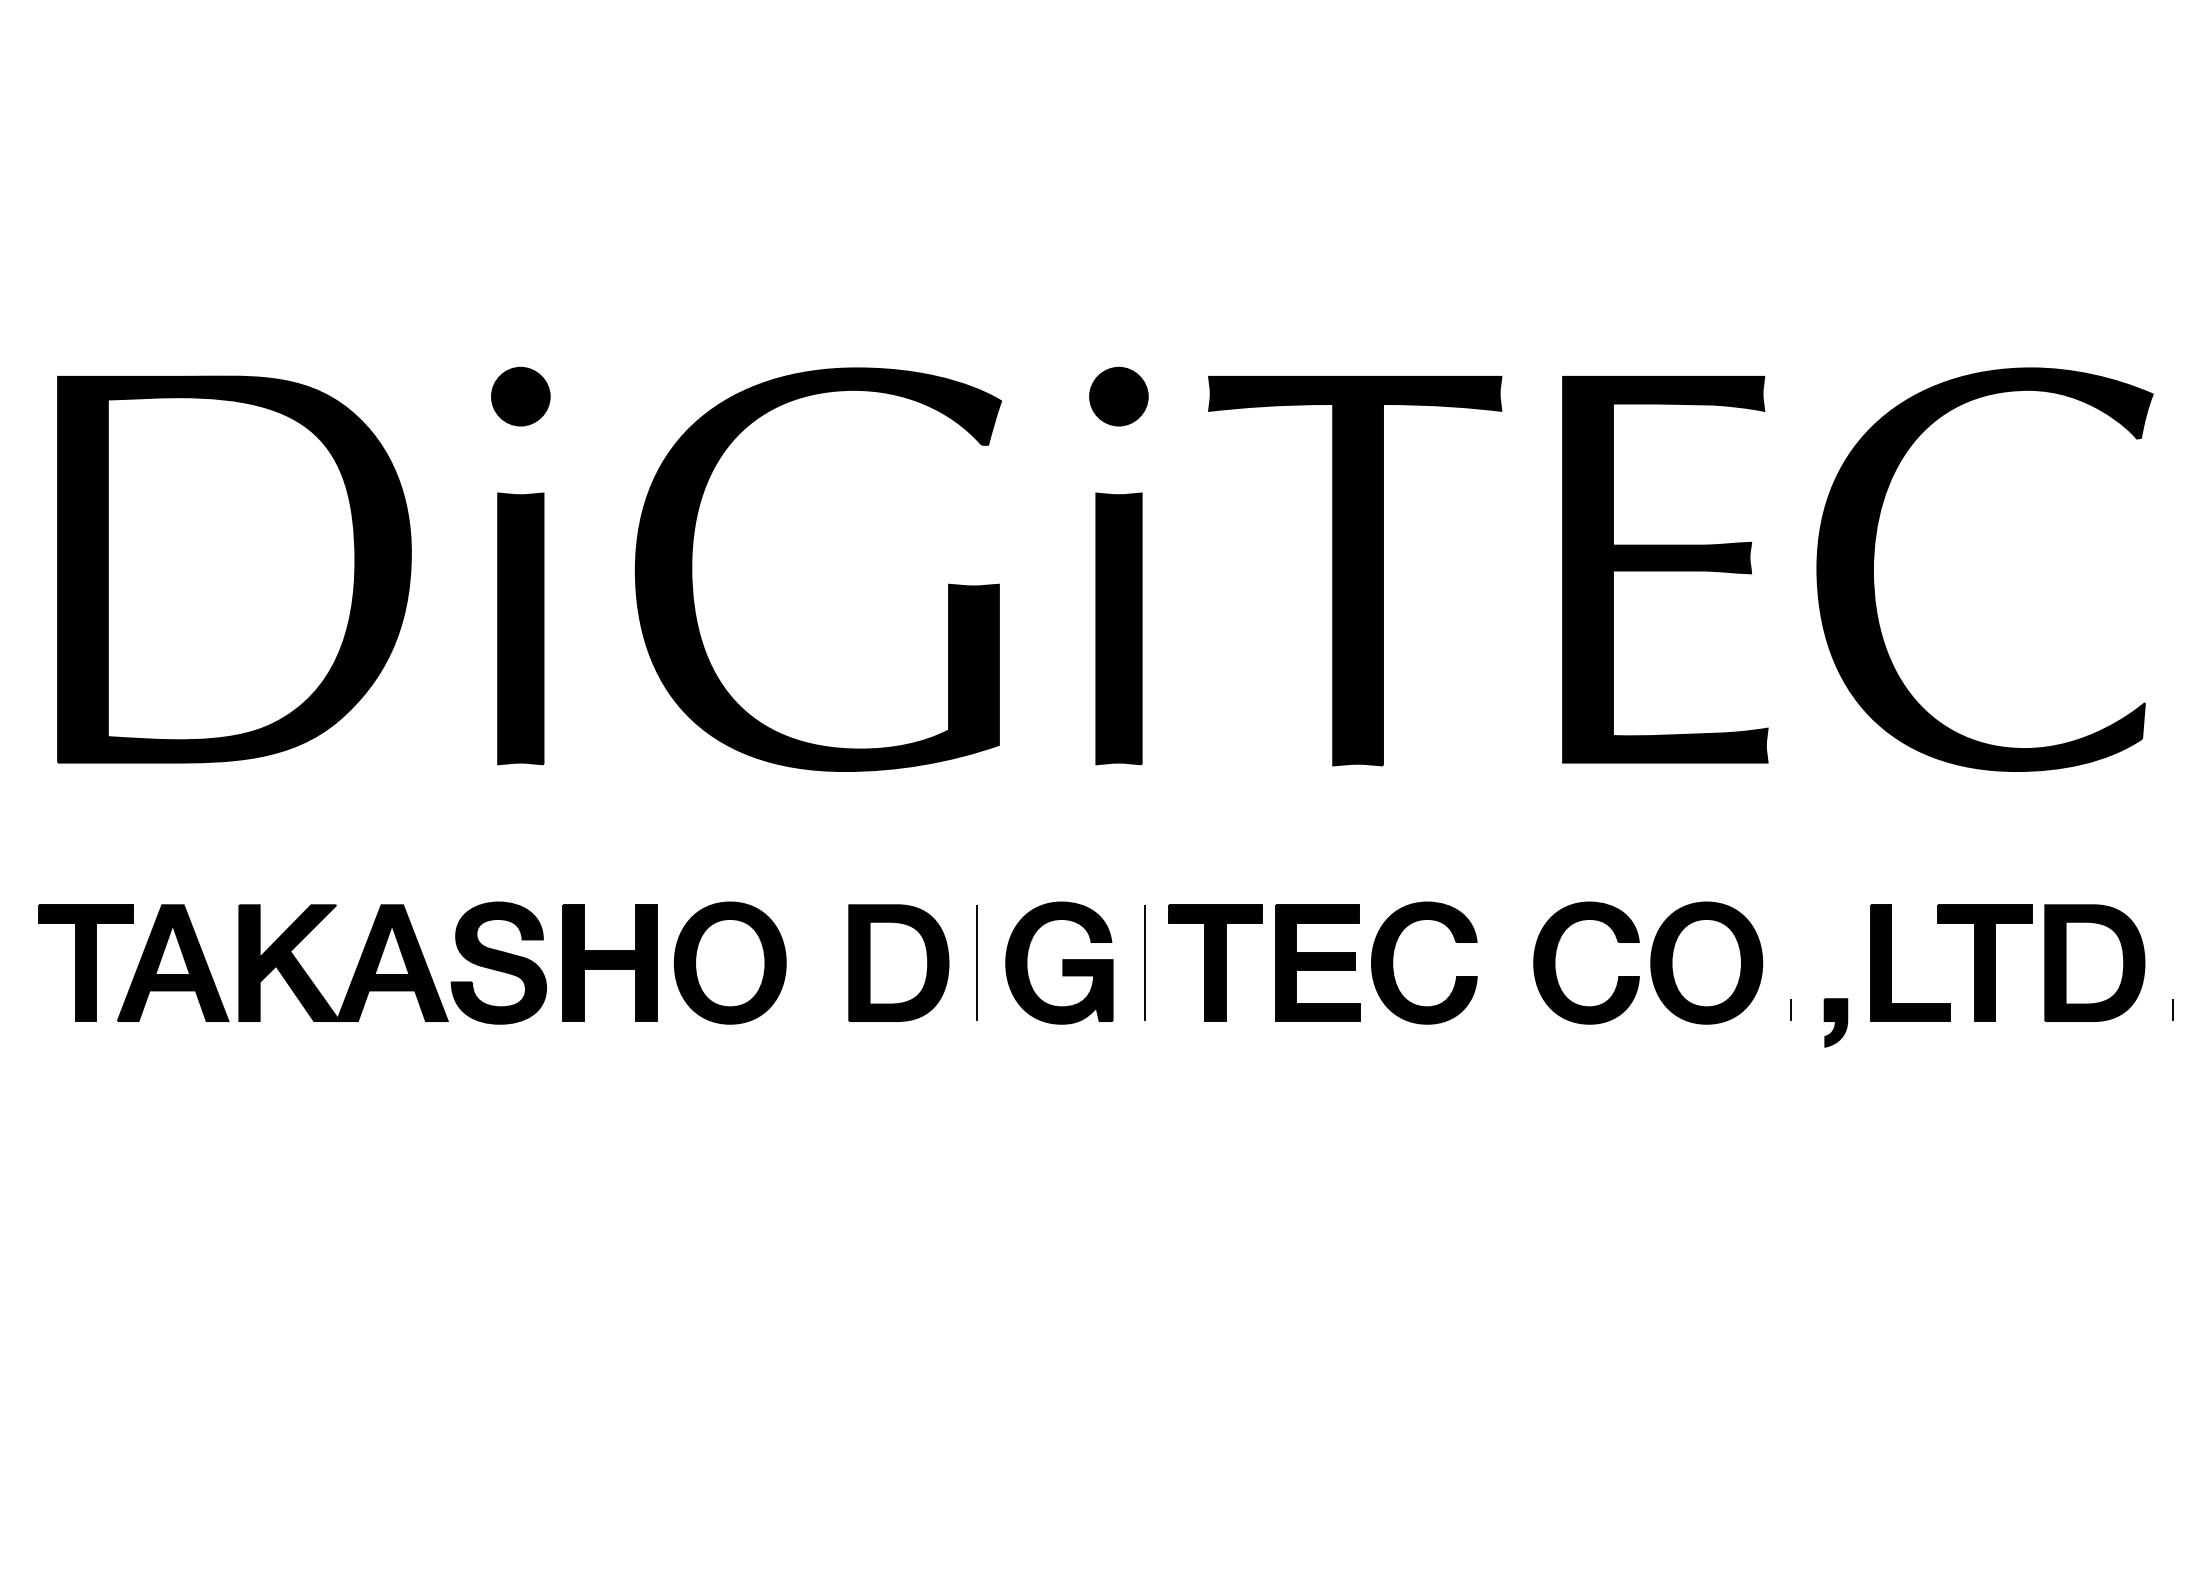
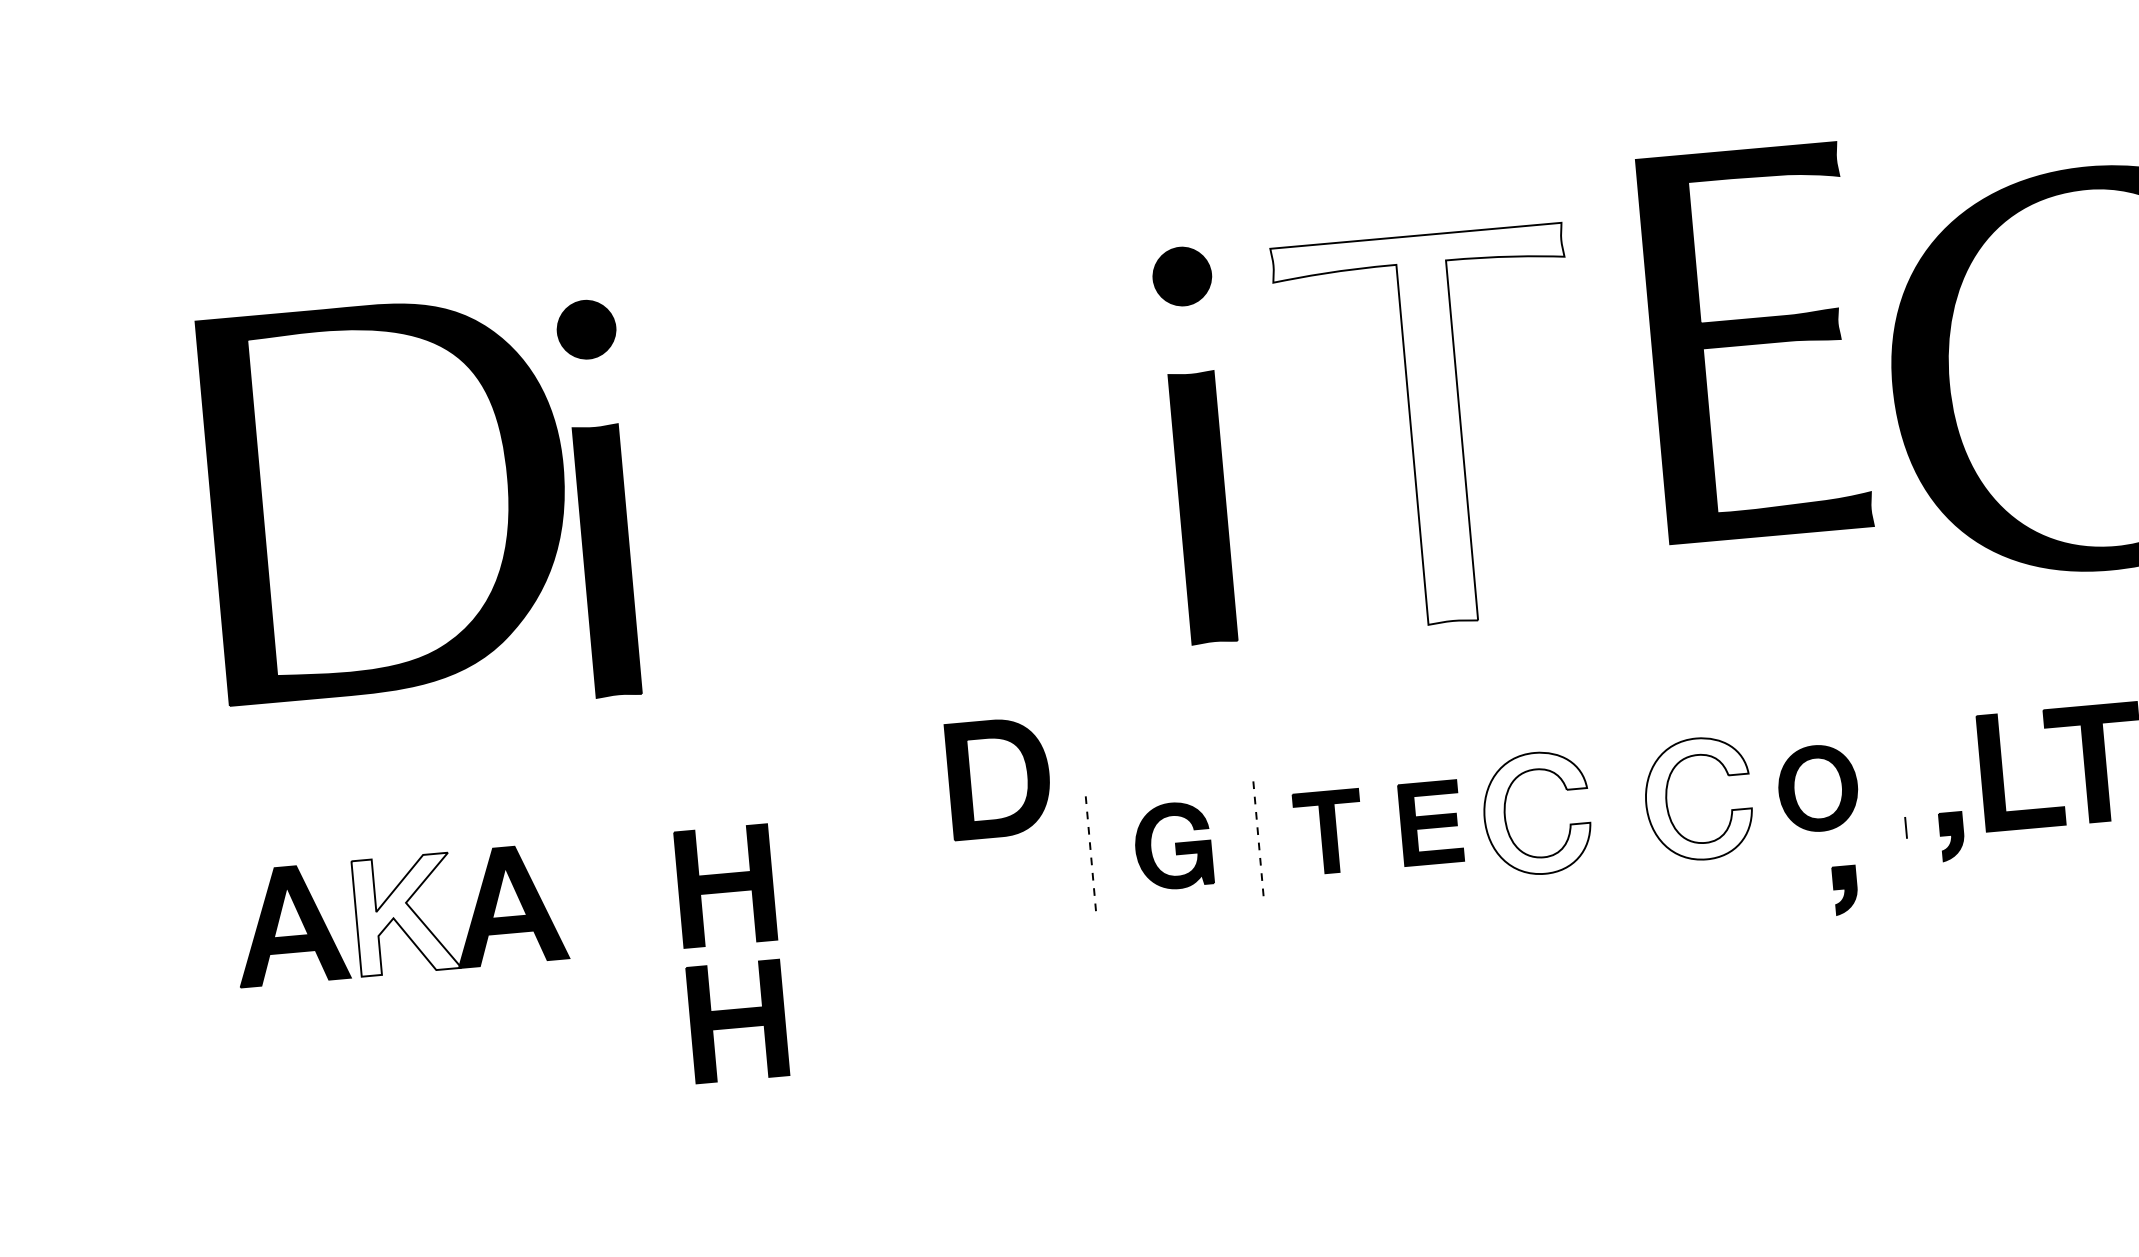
part: (234, 569) -> (388, 497), moved
part: (692, 569) -> (772, 486), removed
part: (1665, 569) -> (1755, 342), moved
fill: (1355, 570) -> (1433, 428), removed
part: (85, 962) -> (203, 932), removed
part: (498, 962) -> (614, 895), removed
part: (729, 962) -> (844, 874), removed
part: (898, 962) -> (998, 777), moved
part: (1059, 962) -> (1173, 845), size x0.7
part: (1215, 962) -> (1328, 831), size x0.7
part: (1317, 962) -> (1430, 822), size x0.7
fill: (1423, 962) -> (1535, 813), removed
fill: (1586, 962) -> (1698, 798), removed
part: (1706, 962) -> (1817, 787), size x0.7
fill: (289, 963) -> (406, 914), removed
line: (976, 963) -> (1090, 853), solid -> dashed
line: (1144, 963) -> (1258, 838), solid -> dashed
part: (1724, 1066) -> (1845, 889), added
part: (609, 1098) -> (737, 1020), added

